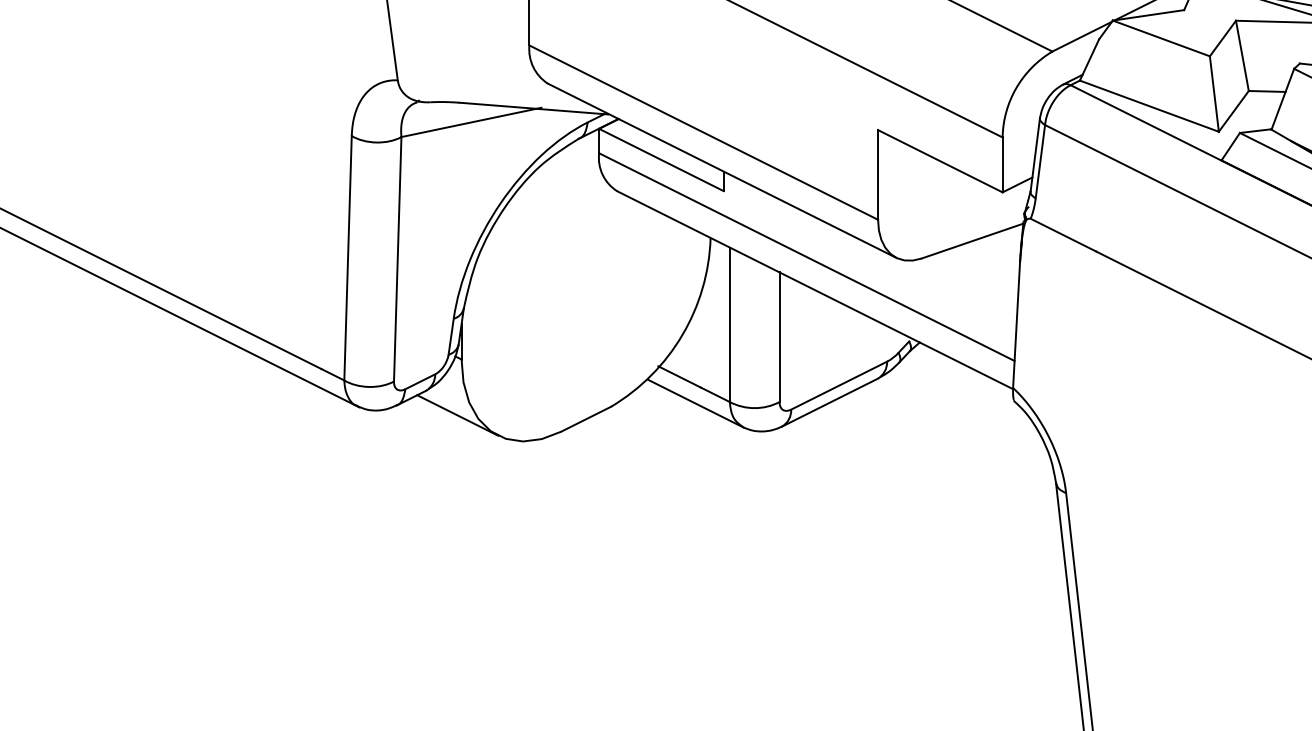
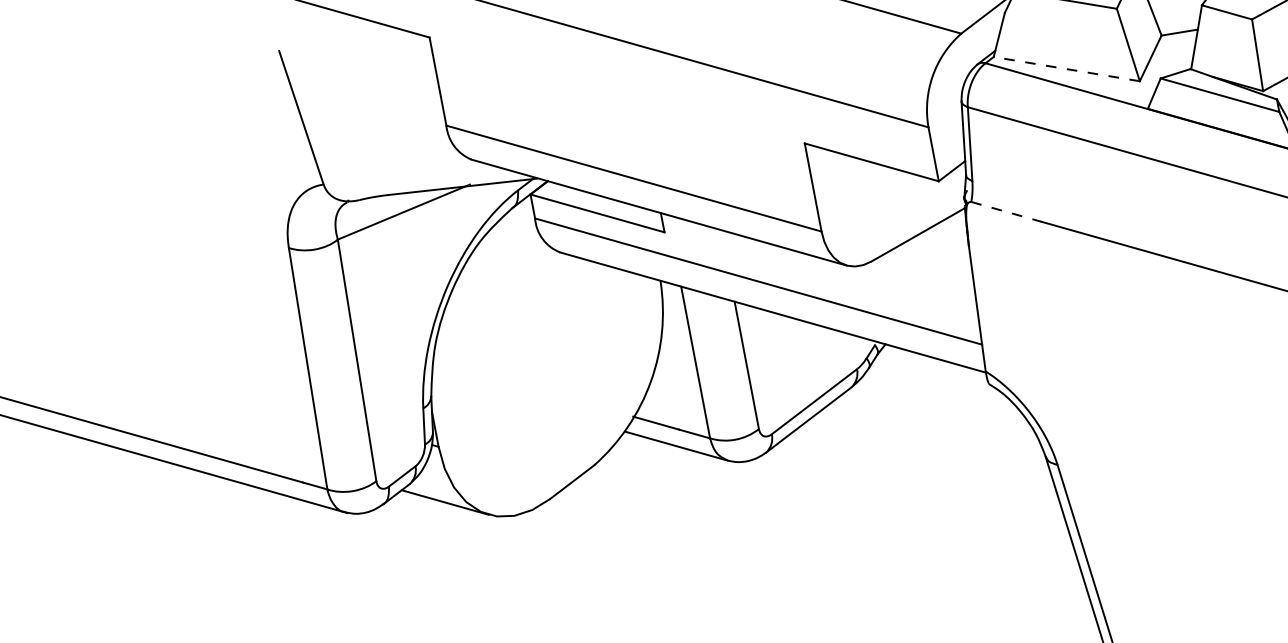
line: (1148, 106) -> (1065, 69), solid -> dashed
line: (1063, 235) -> (1006, 212), solid -> dashed

